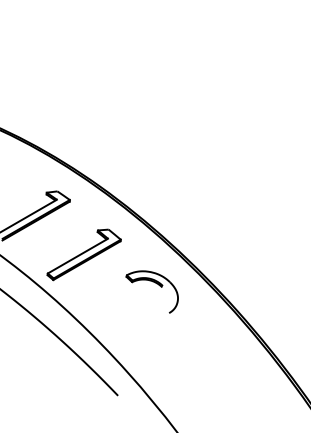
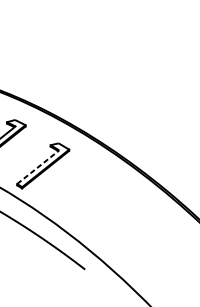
line: (77, 256) -> (37, 167), solid -> dashed
part: (155, 283) -> (100, 179), removed

